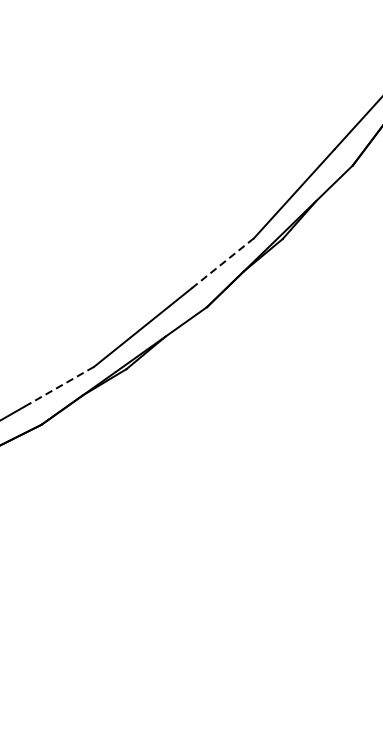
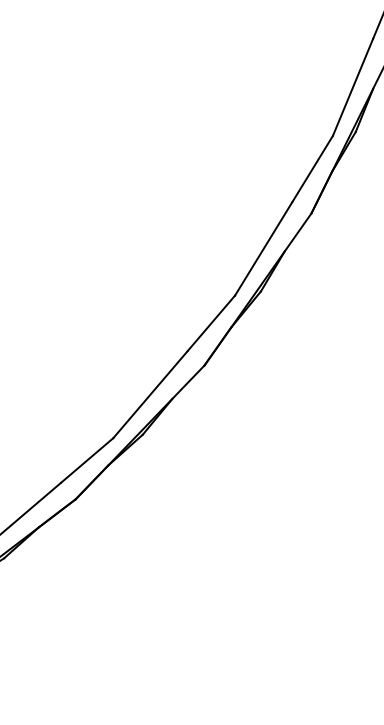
line: (223, 263) -> (211, 323), dashed -> solid
line: (60, 385) -> (86, 460), dashed -> solid

